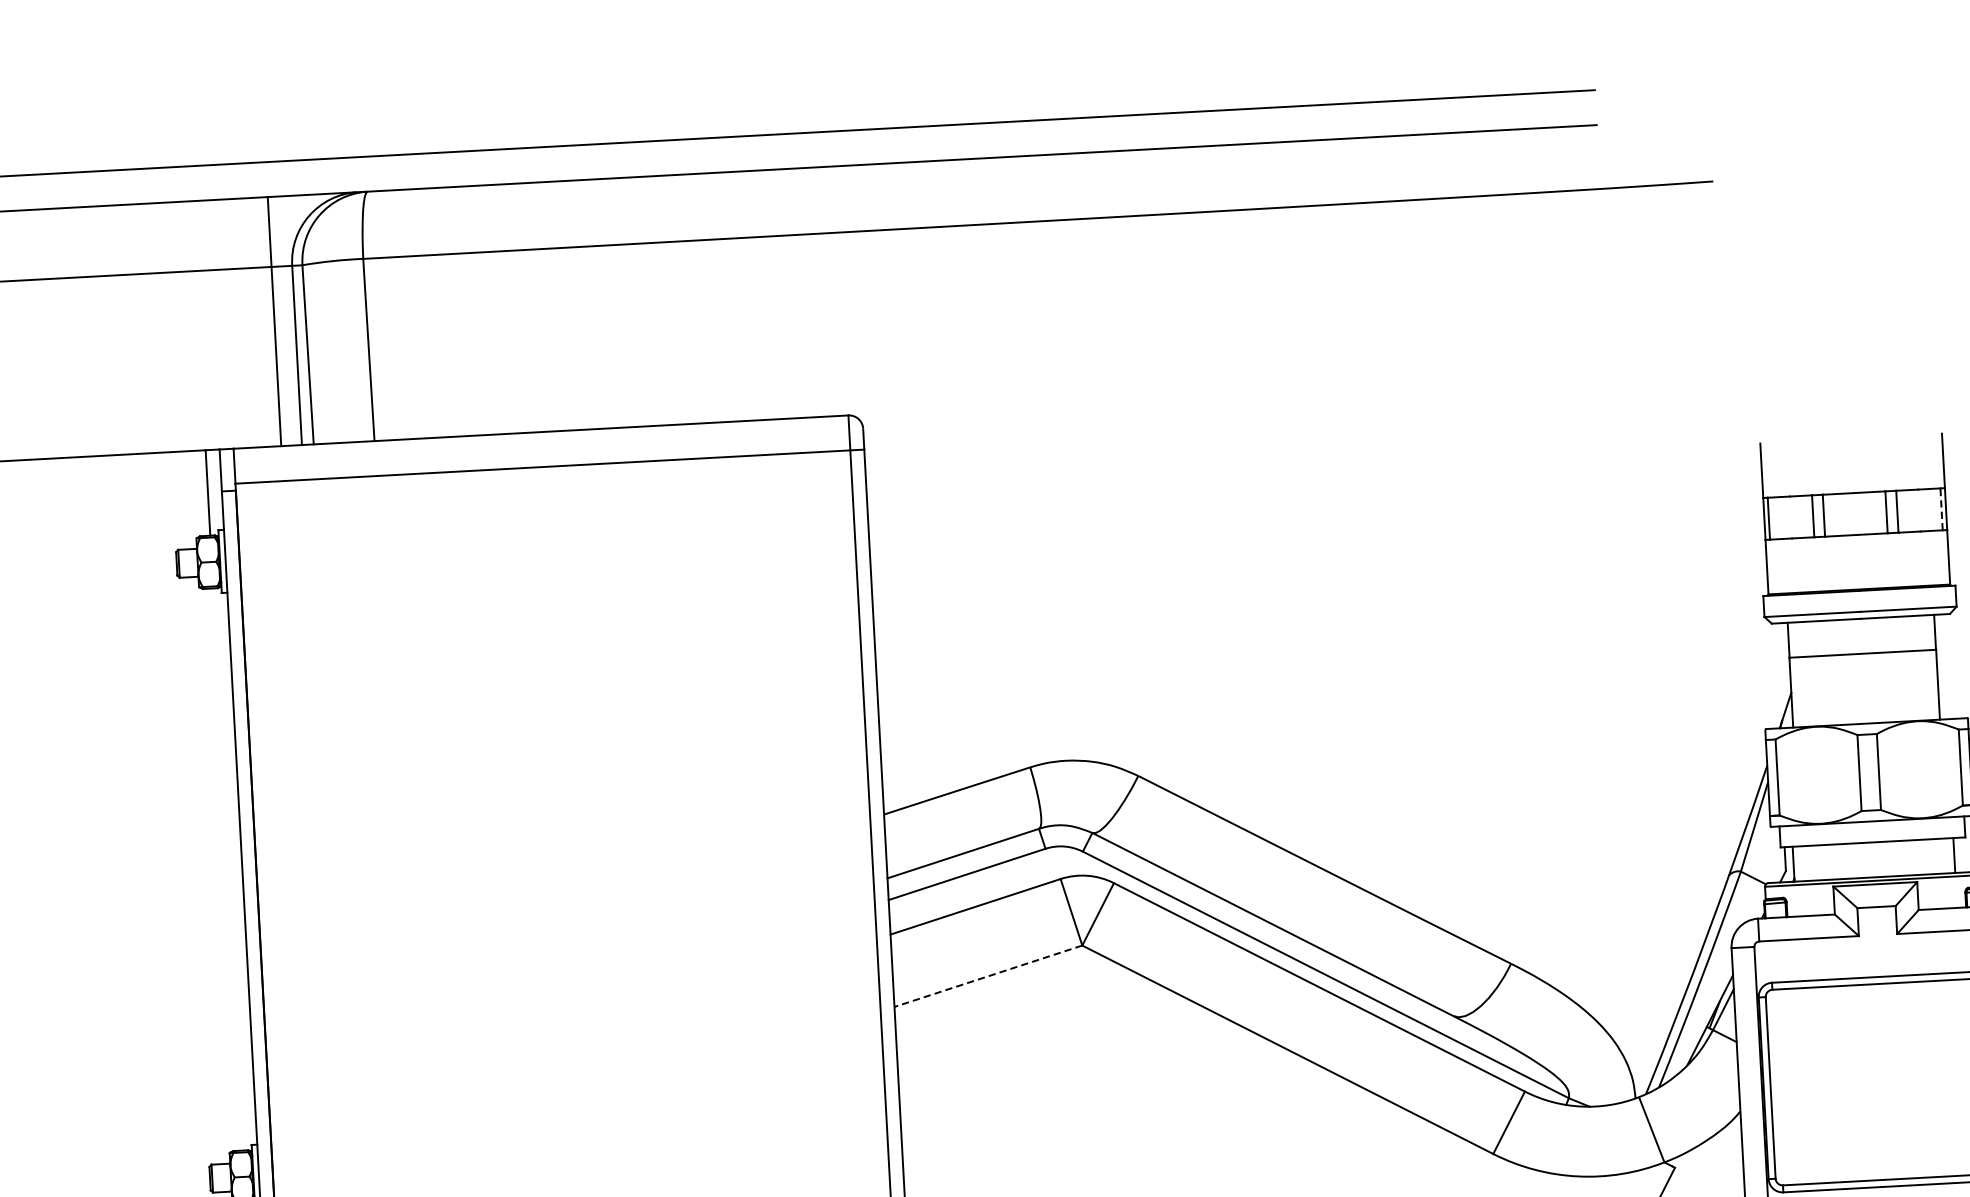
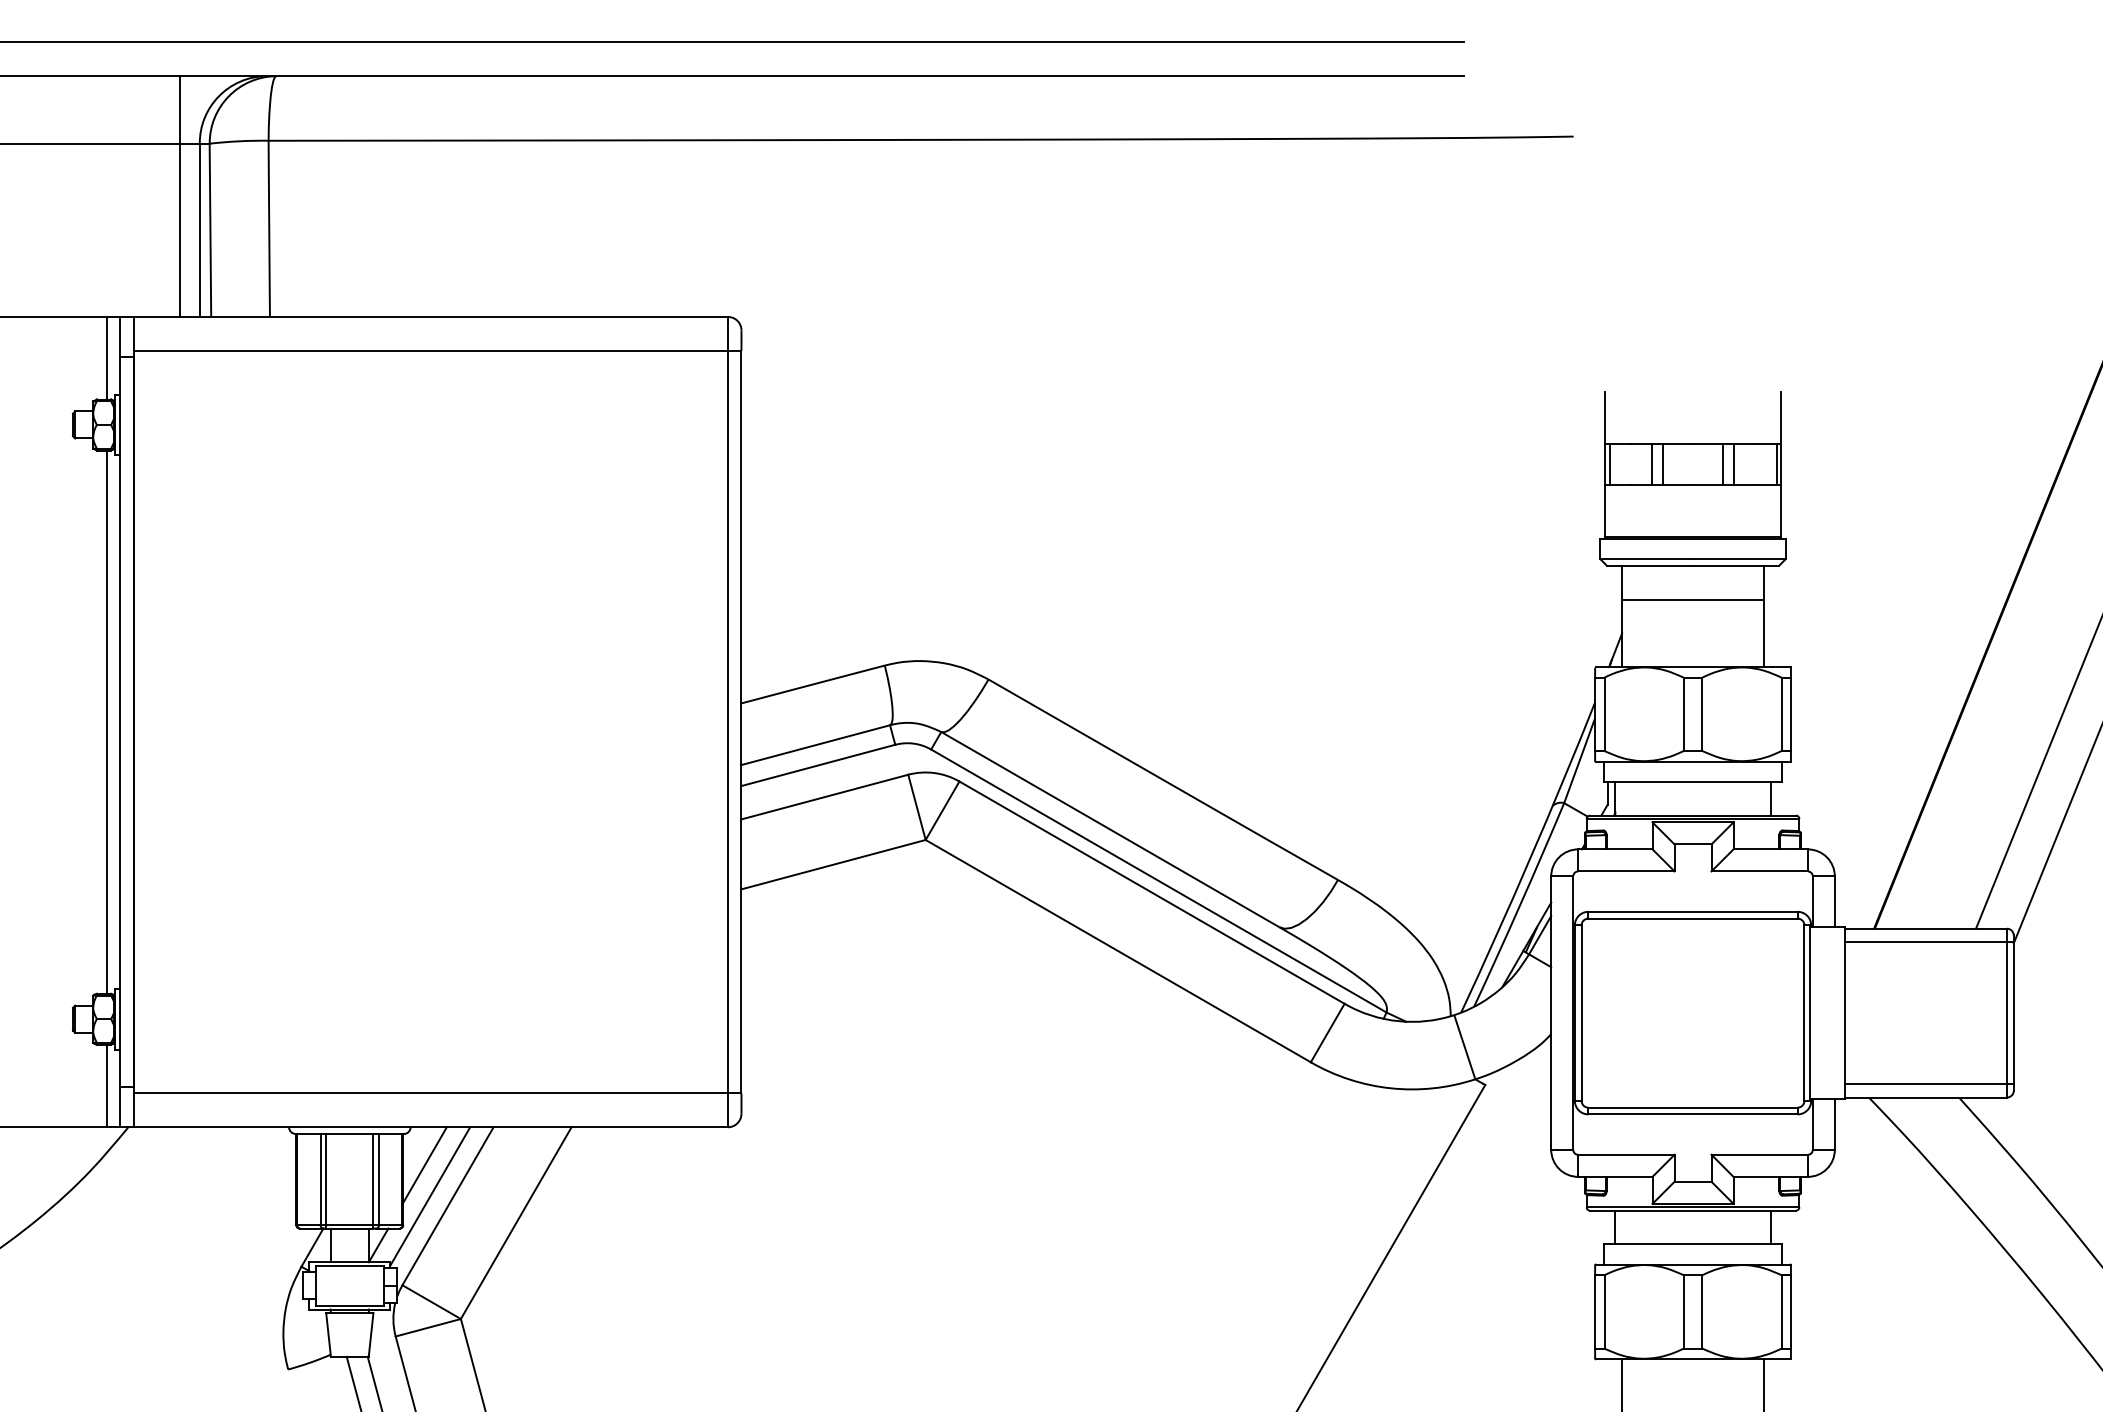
line: (1941, 509) -> (1776, 464), dashed -> solid
line: (228, 868) -> (106, 721), added
line: (988, 976) -> (833, 864), dashed -> solid

